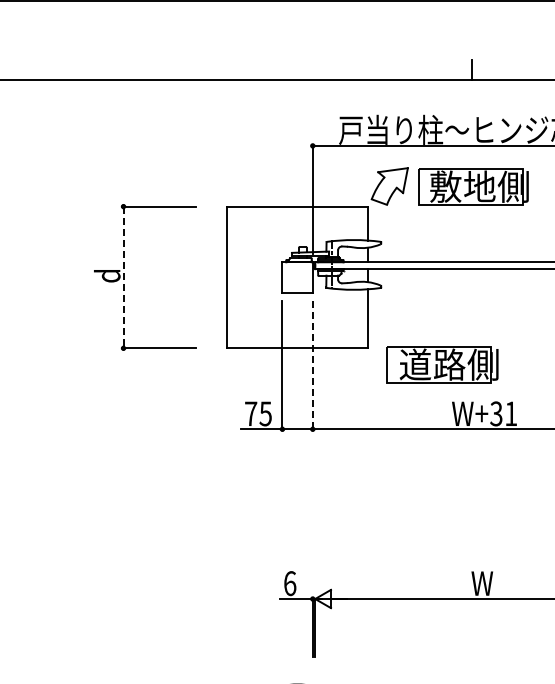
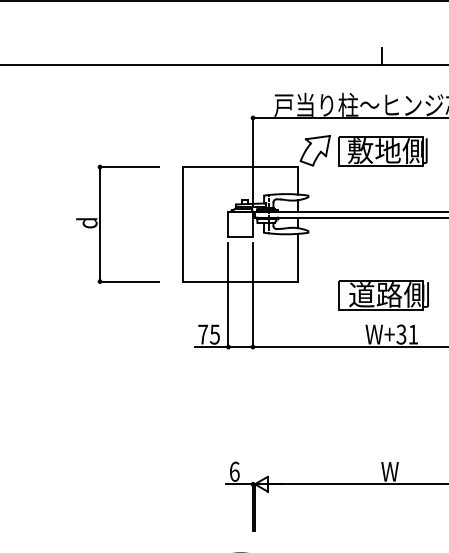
line: (123, 277) -> (100, 224), dashed -> solid
part: (442, 364) -> (383, 294), moved
line: (312, 365) -> (252, 295), dashed -> solid

